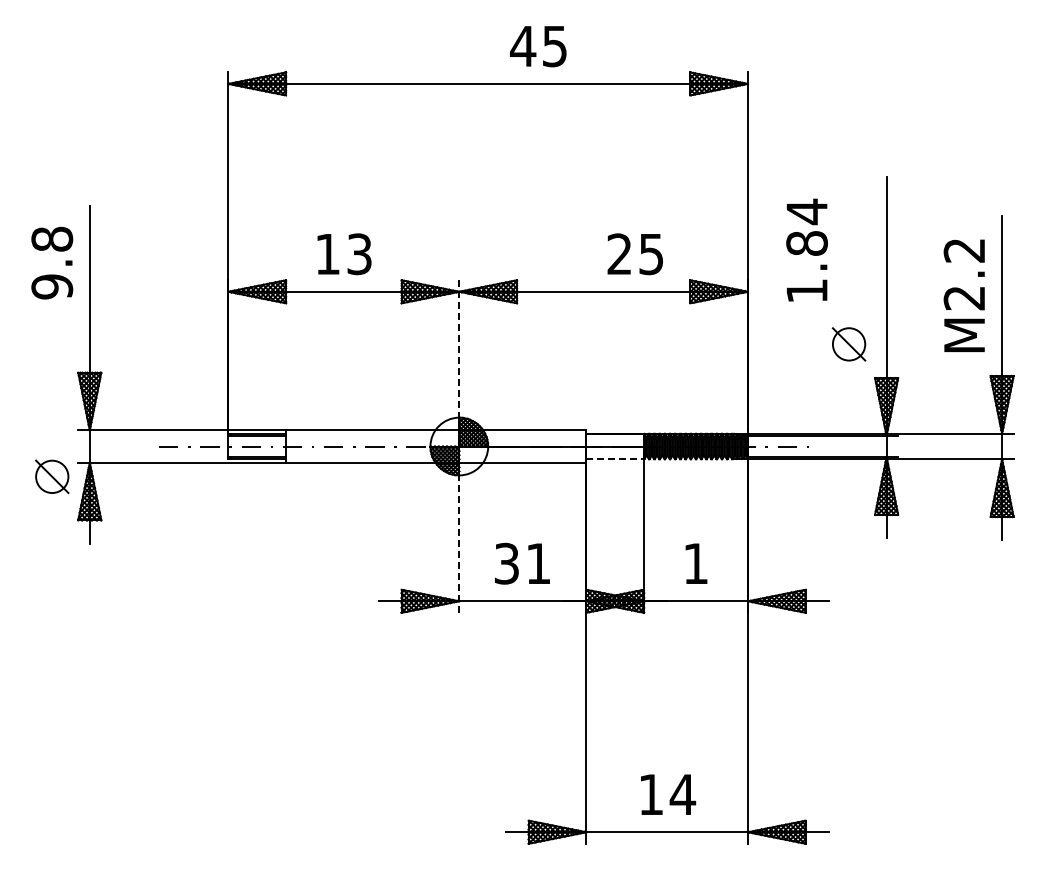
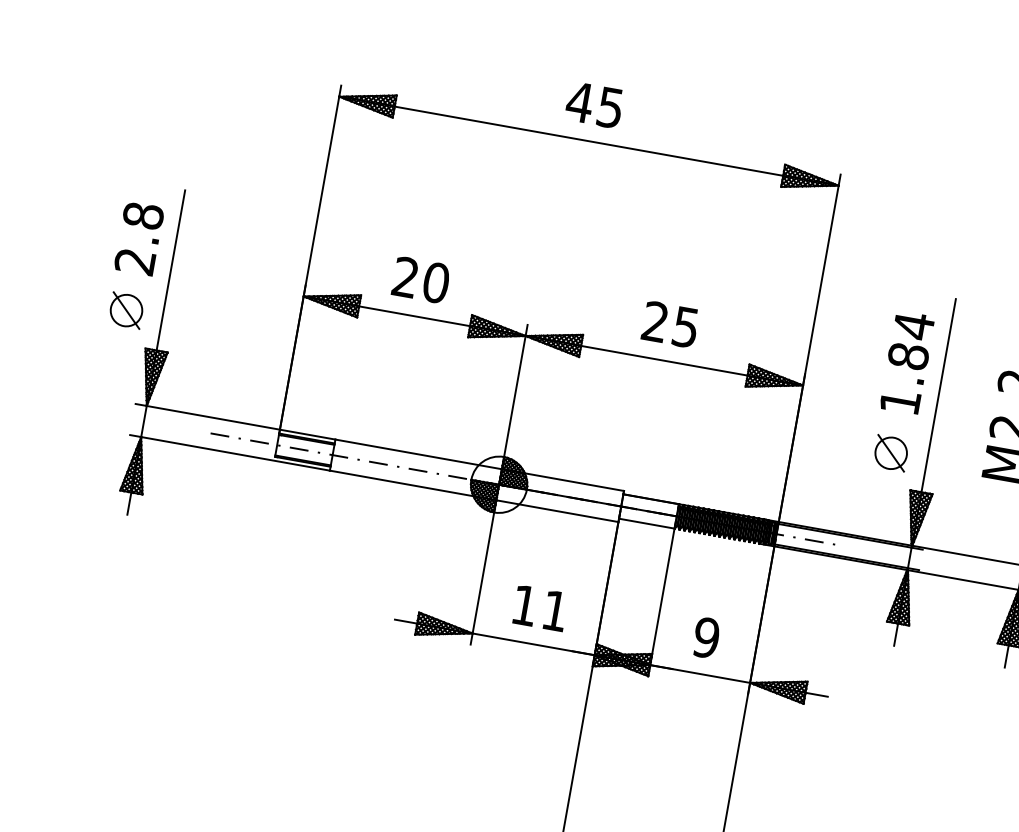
text: (538, 46) -> (594, 105), moved
text: (806, 249) -> (906, 362), moved
text: (343, 254) -> (420, 280), 13 -> 20
text: (634, 254) -> (669, 324), moved
text: (52, 286) -> (135, 261), 9.8 -> 2.8
line: (459, 354) -> (515, 396), dashed -> solid
line: (615, 459) -> (647, 523), dashed -> solid
part: (52, 476) -> (126, 310), moved
line: (459, 538) -> (483, 573), dashed -> solid
text: (506, 563) -> (524, 605), 31 -> 11
text: (695, 563) -> (706, 637), 1 -> 9

